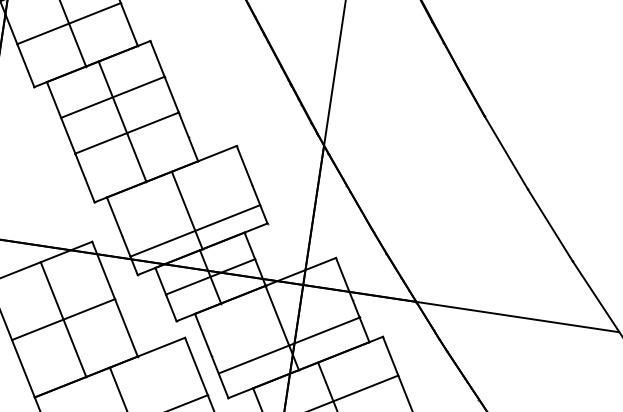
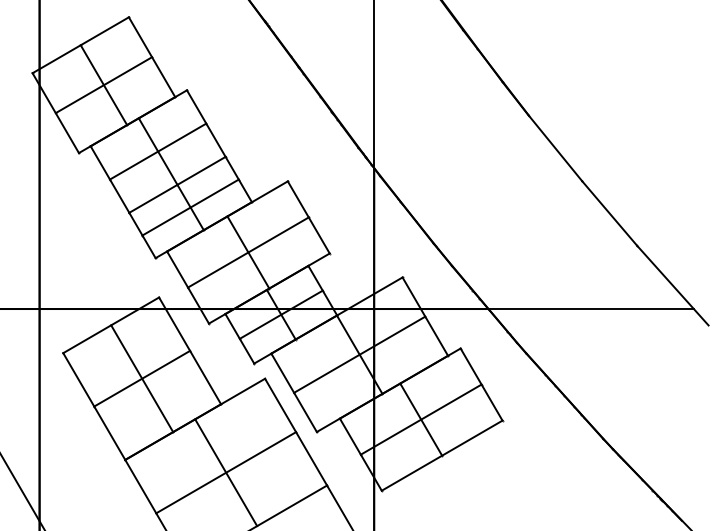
line: (136, 157) -> (190, 207), added
line: (195, 230) -> (248, 252), moved
line: (289, 345) -> (359, 354), moved

